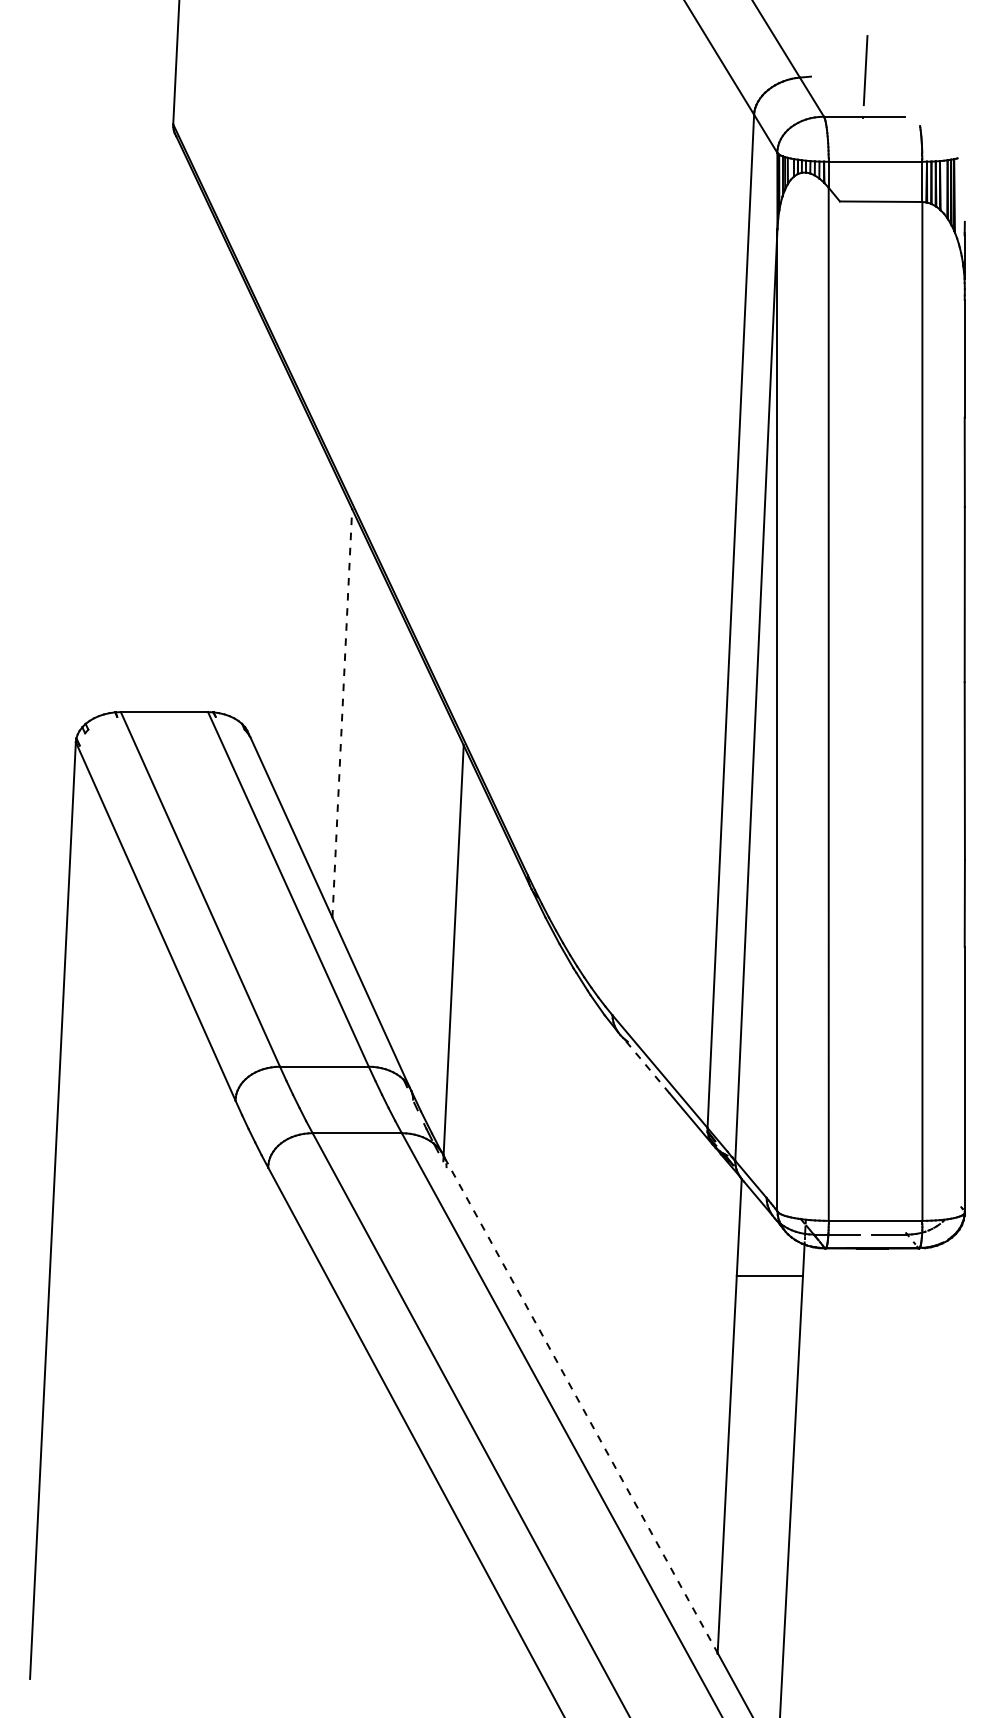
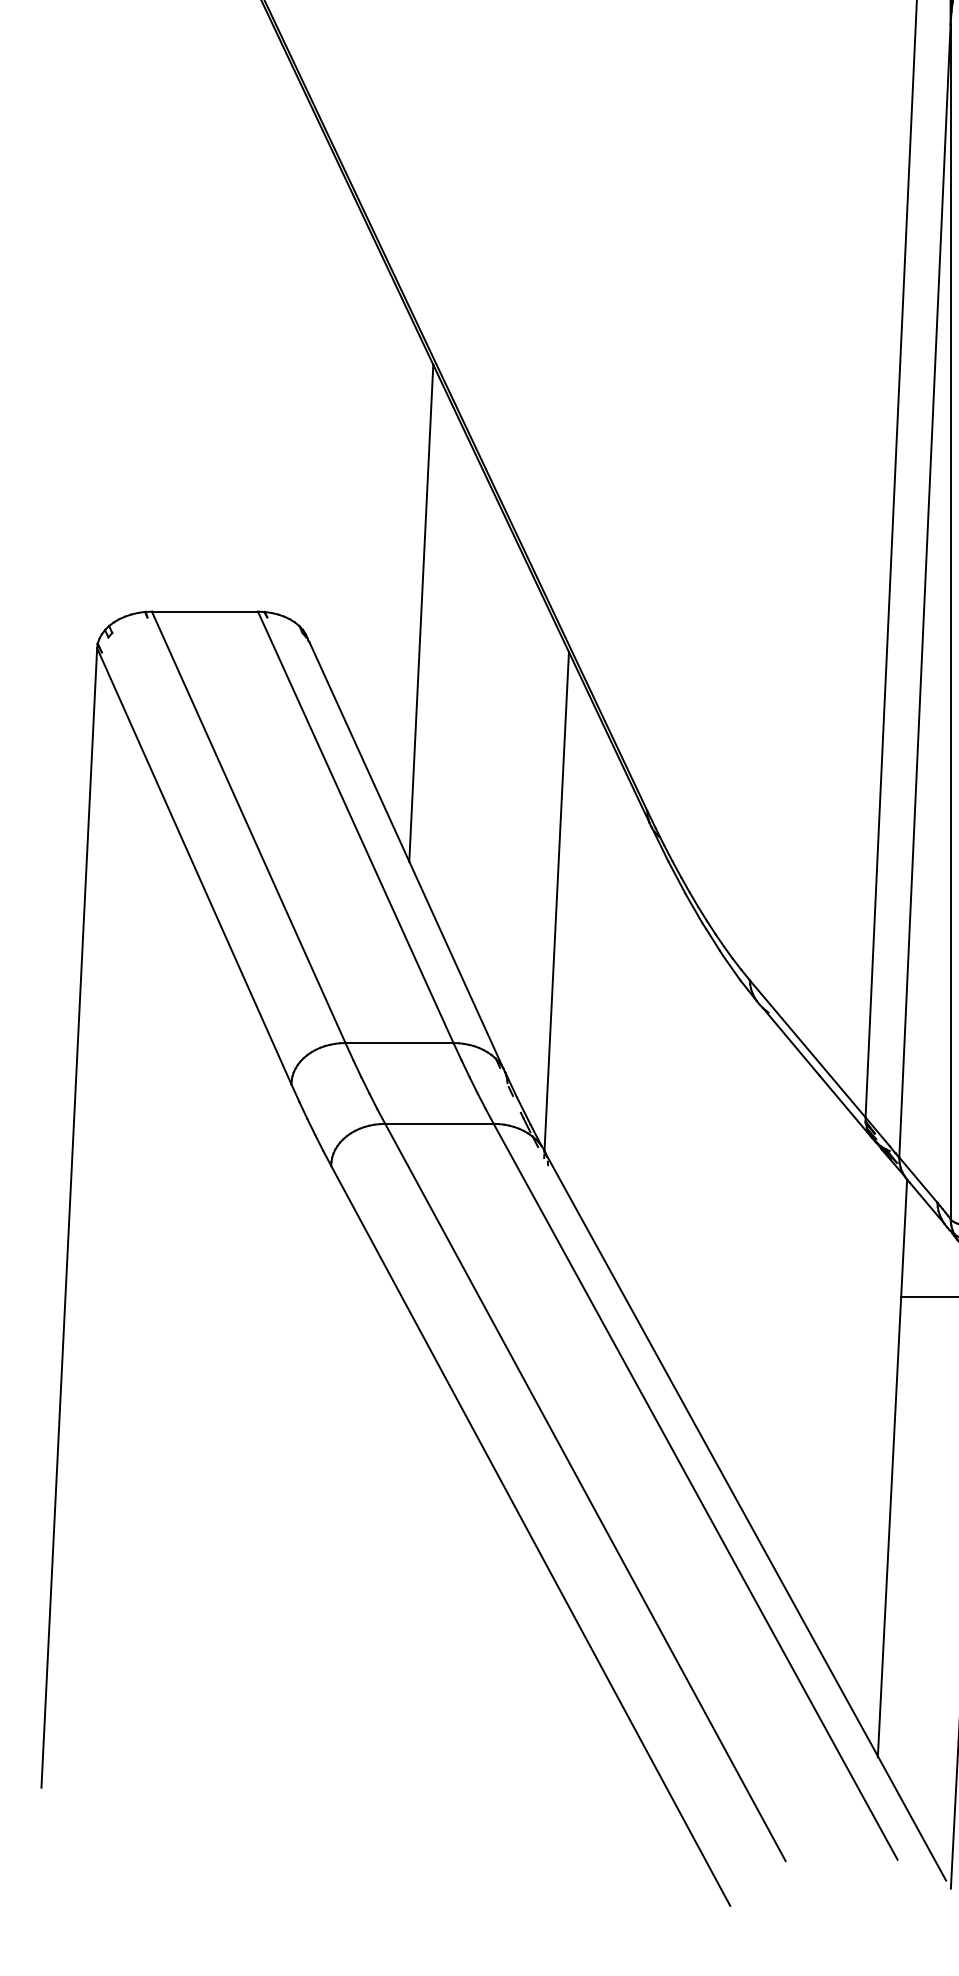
line: (342, 712) -> (421, 612), dashed -> solid
line: (646, 1065) -> (791, 1041), dashed -> solid
line: (581, 1405) -> (712, 1455), dashed -> solid

